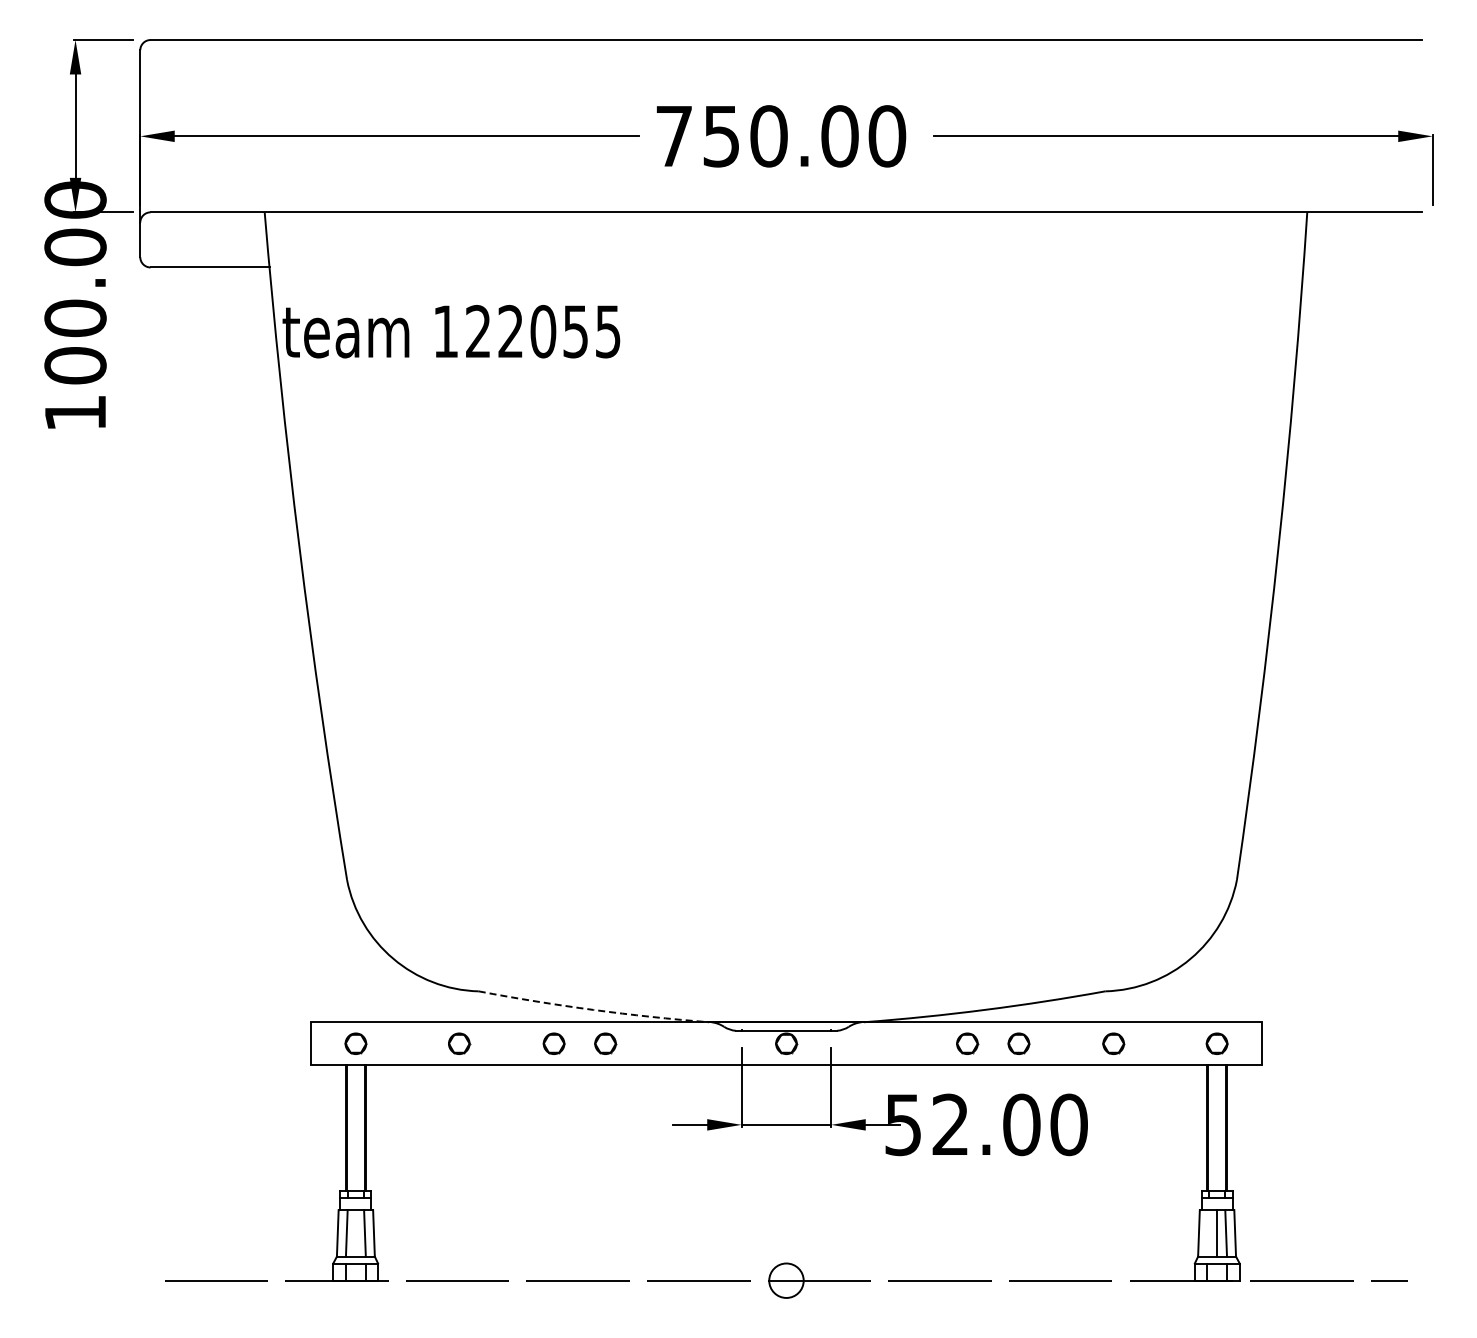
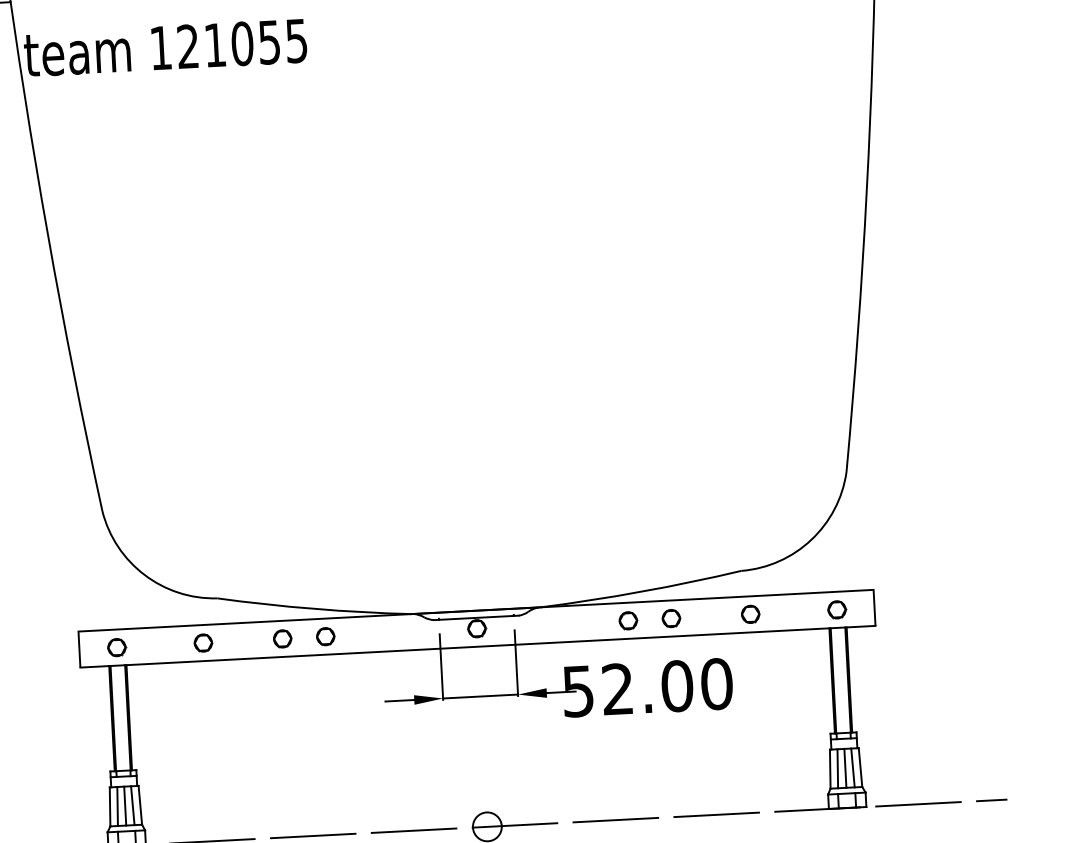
text: (510, 330) -> (214, 44), 122055 -> 121055
arc: (593, 1009) -> (314, 608), dashed -> solid
line: (355, 1233) -> (124, 806), added
line: (1207, 1233) -> (837, 768), added

